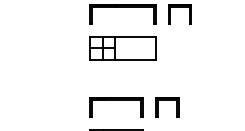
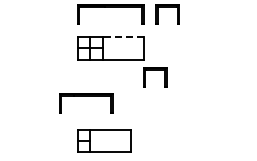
line: (134, 36) -> (122, 36), solid -> dashed
part: (116, 100) -> (86, 96), moved
part: (167, 100) -> (155, 70), moved

